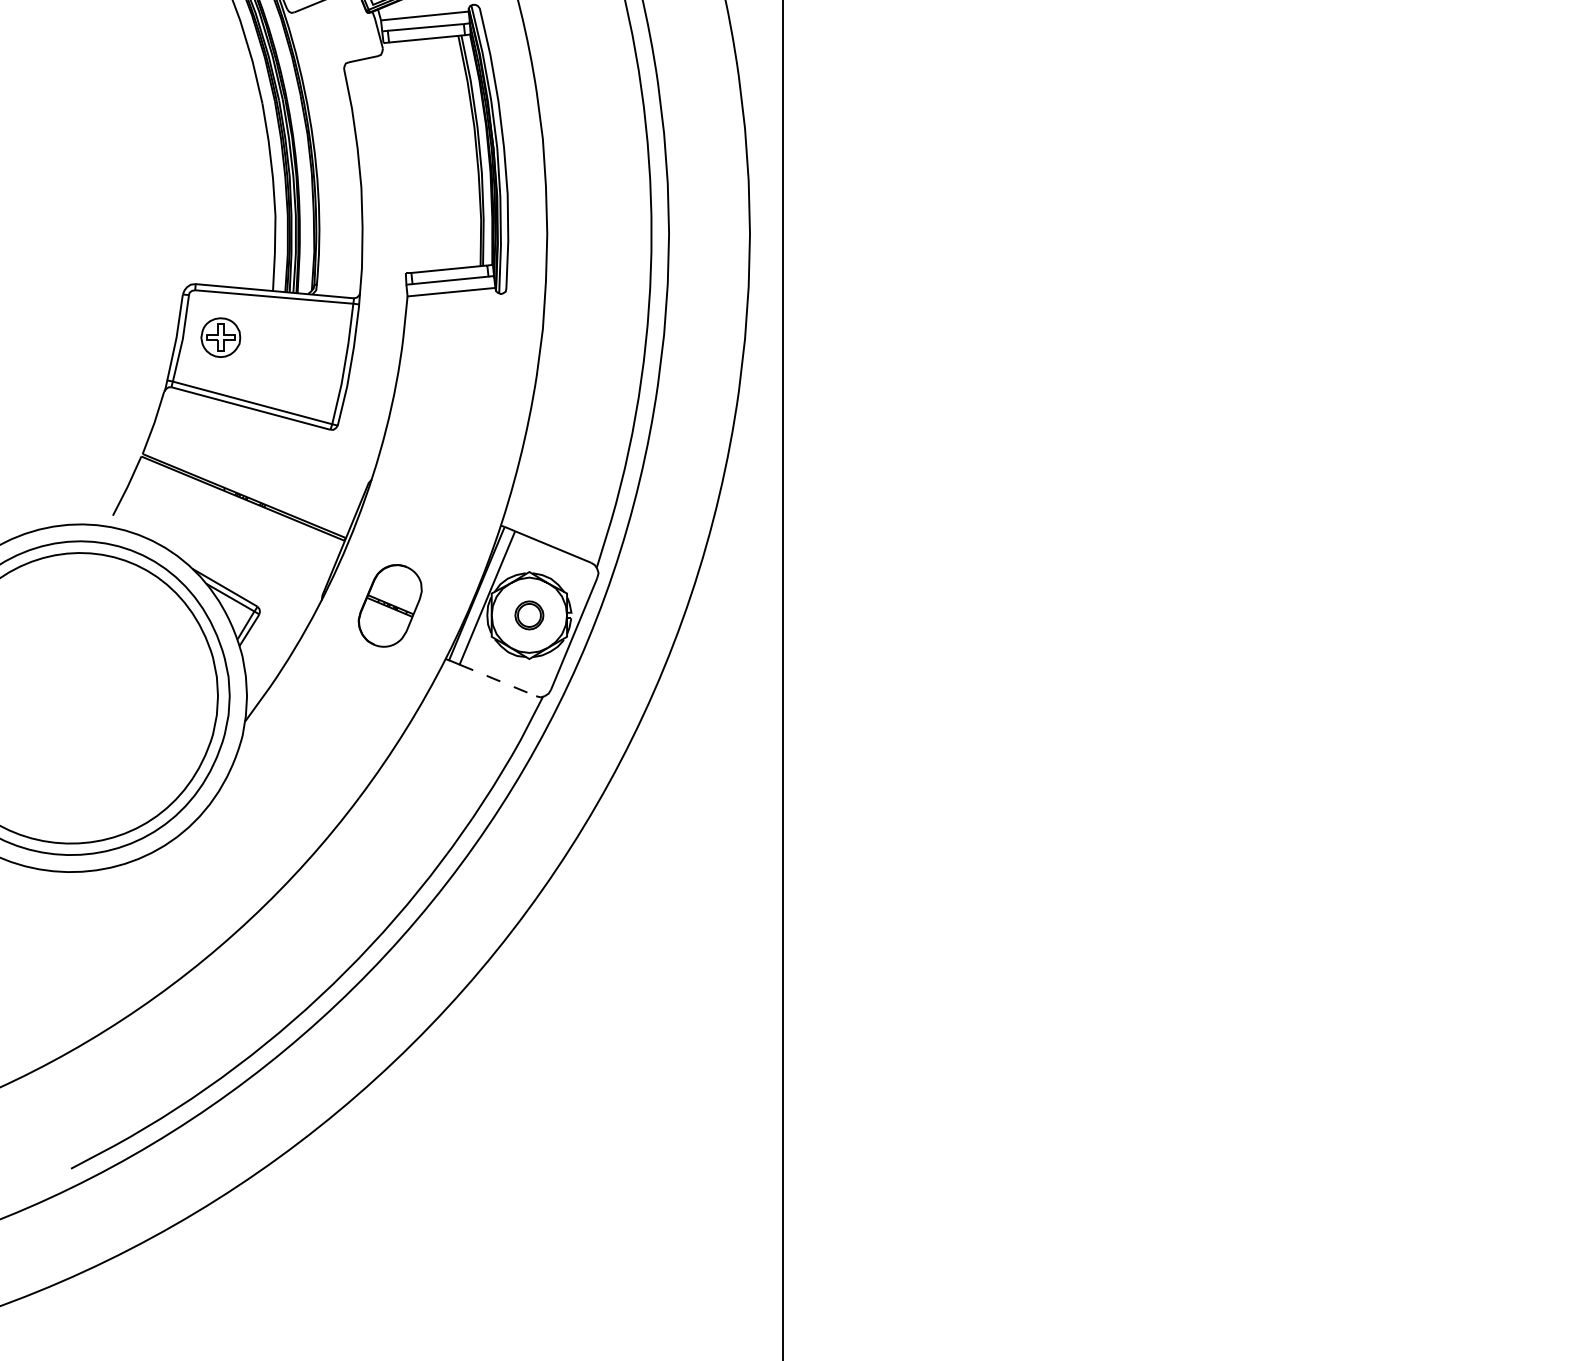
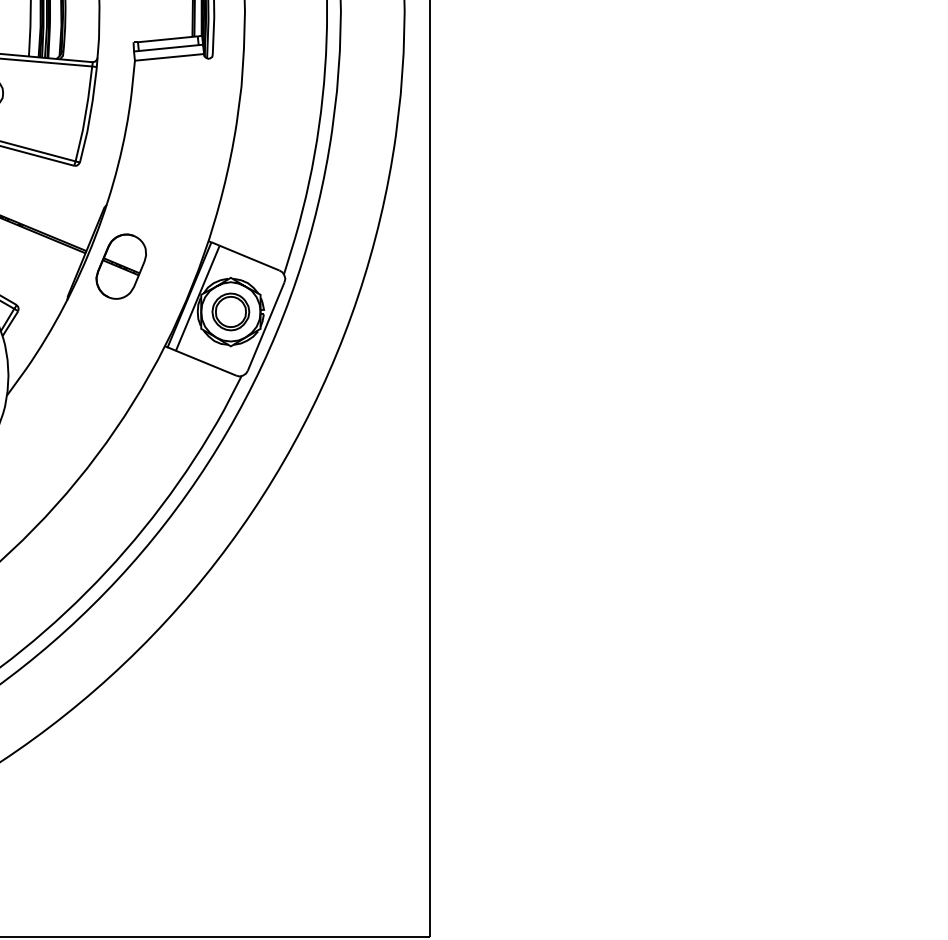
part: (389, 605) -> (120, 266), moved
part: (529, 615) -> (230, 312), size x1.67
line: (498, 680) -> (206, 363), dashed -> solid

